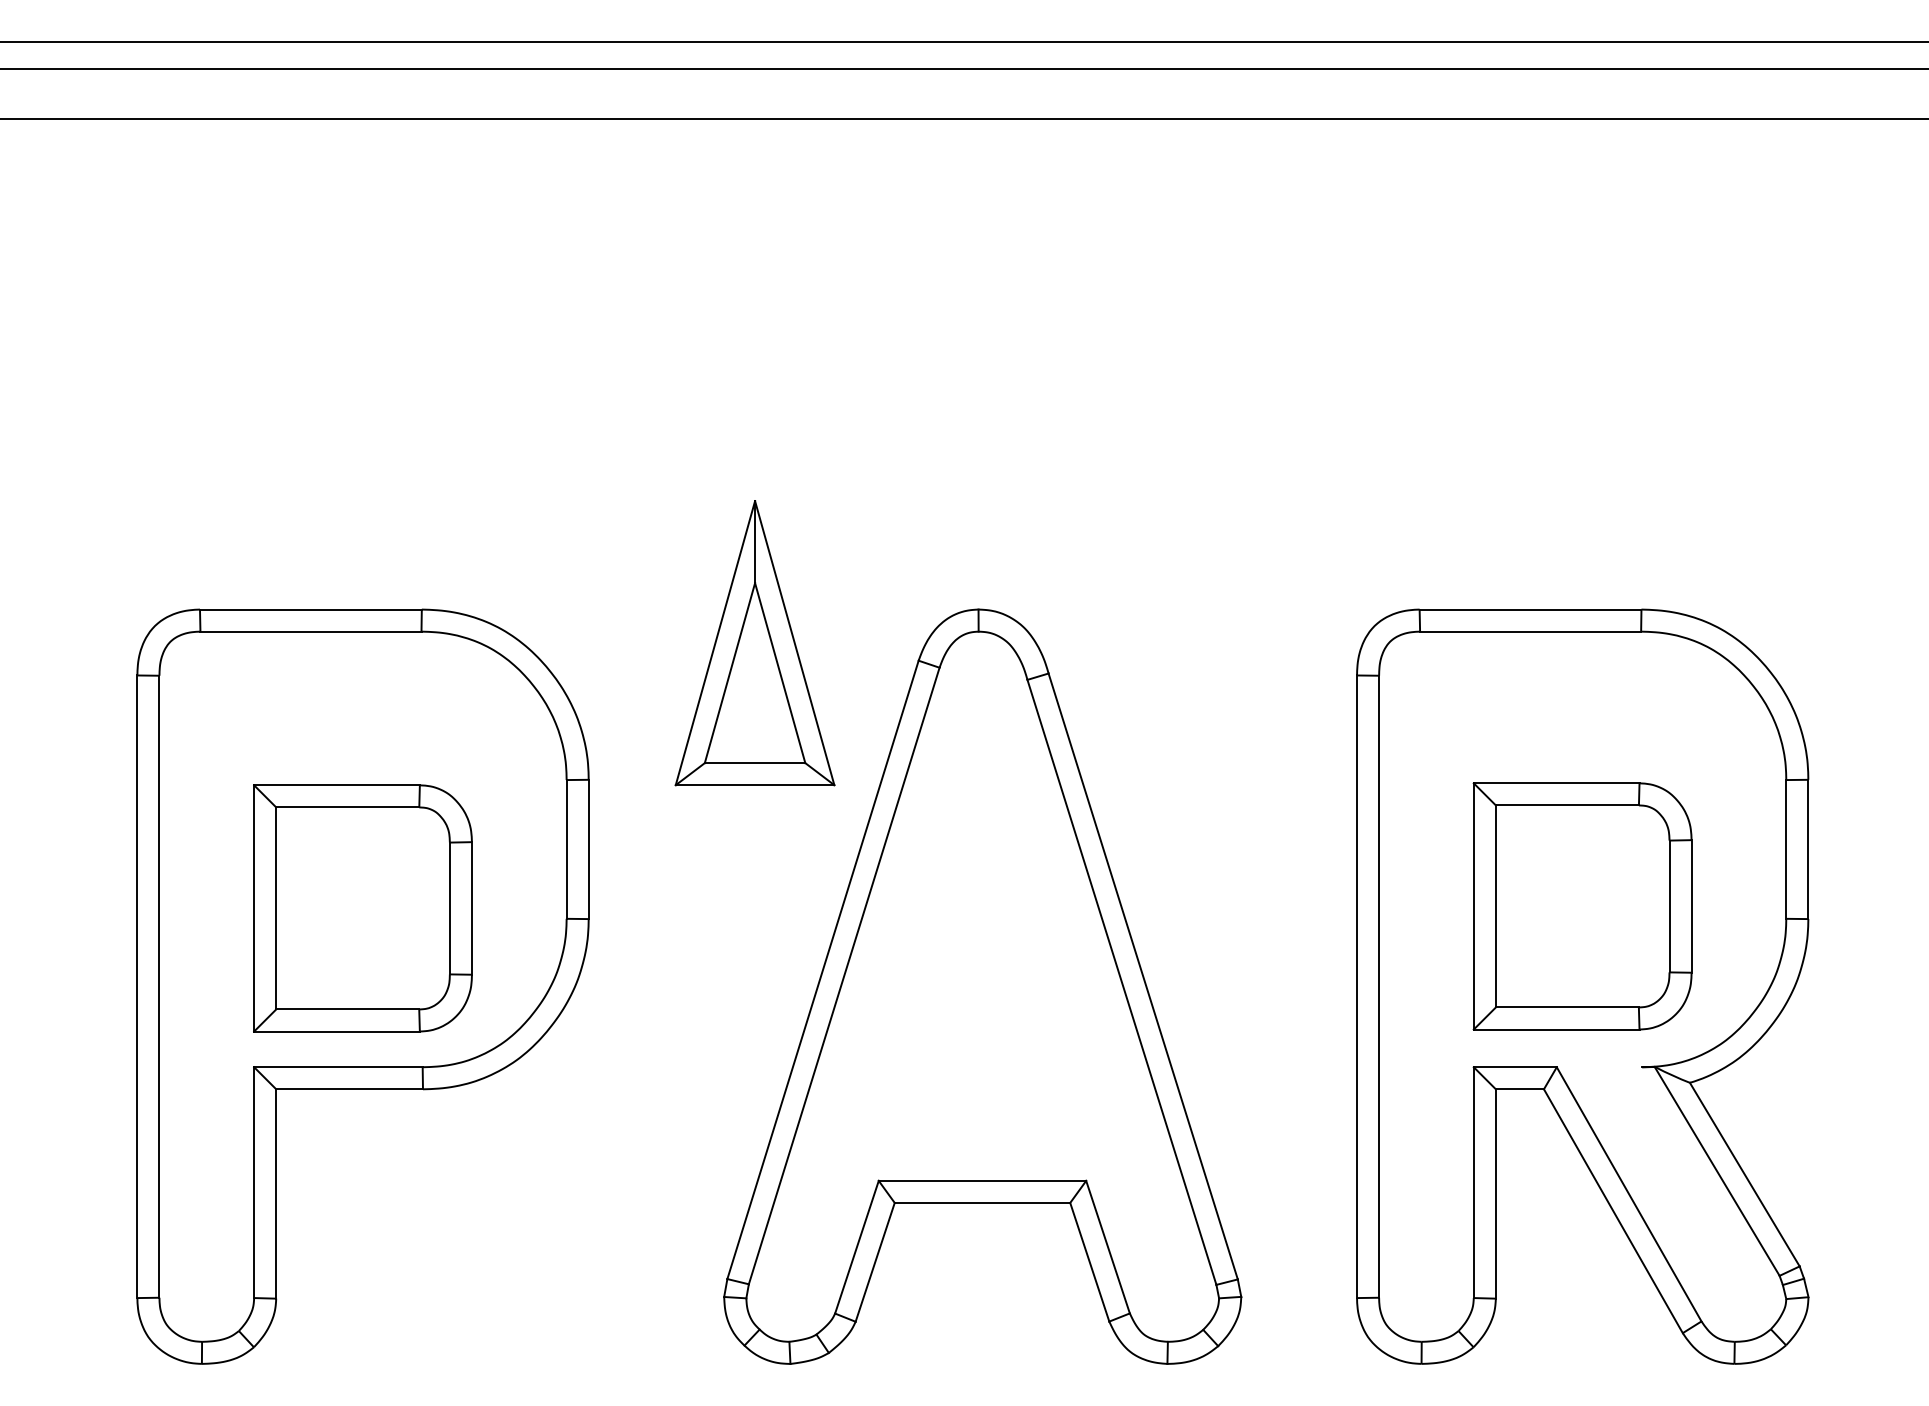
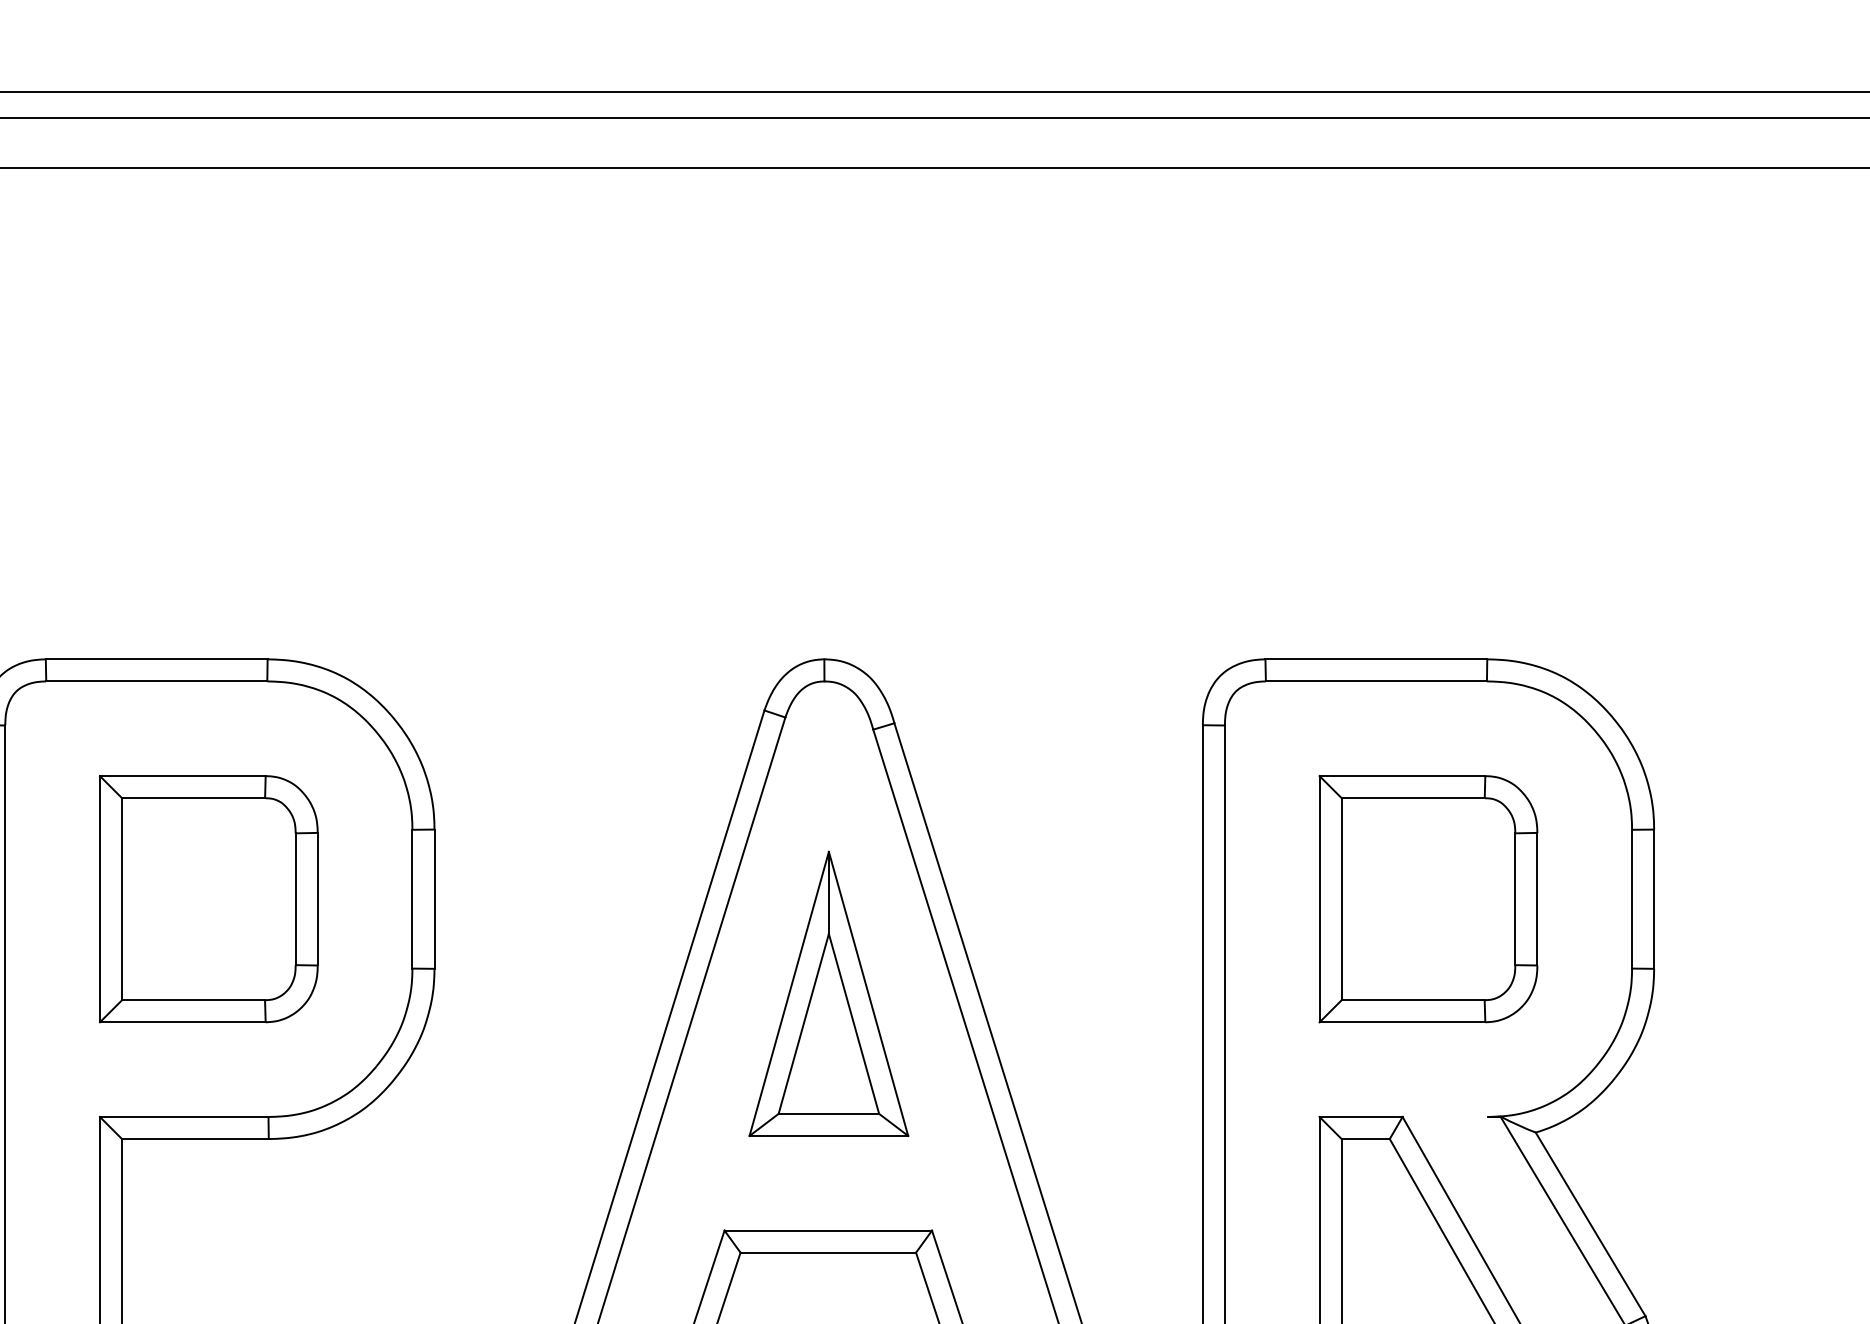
part: (754, 643) -> (828, 994), moved
part: (1582, 906) -> (1428, 899), moved
part: (362, 908) -> (208, 899), moved

